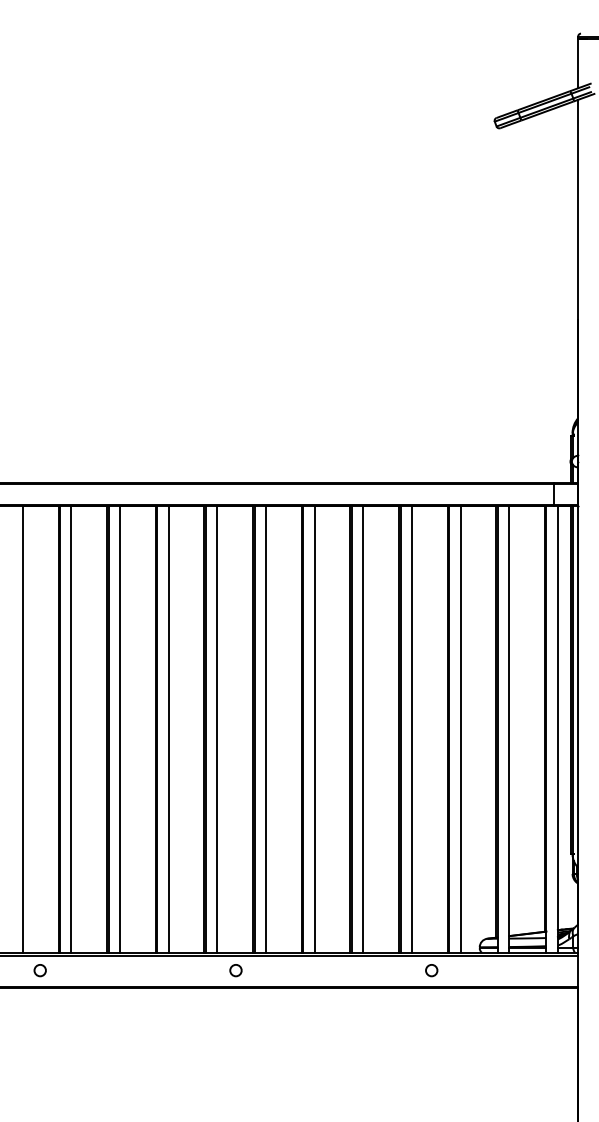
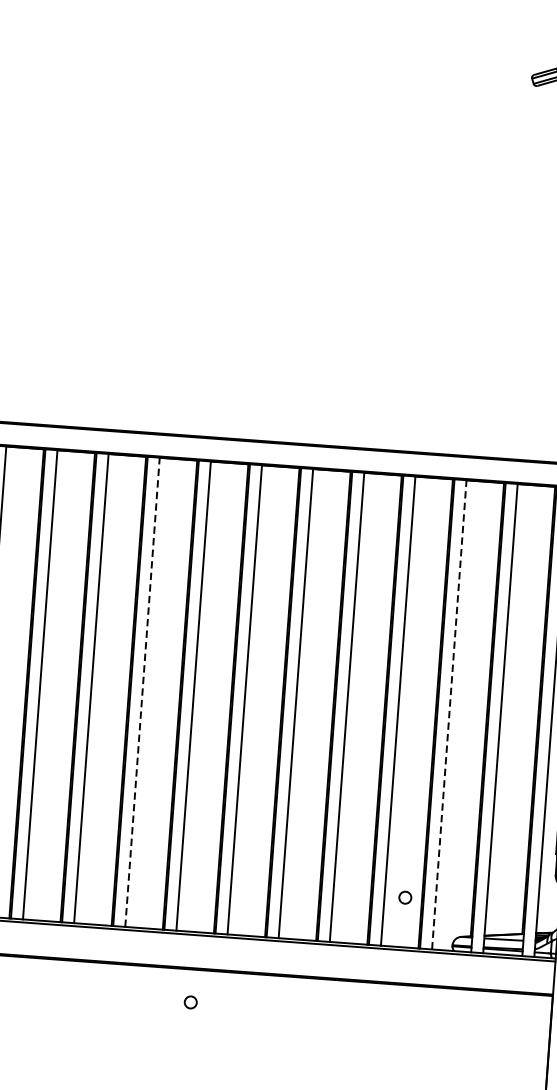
line: (168, 728) -> (142, 691), solid -> dashed
line: (460, 728) -> (449, 713), solid -> dashed
circle: (235, 970) -> (190, 1002), moved
circle: (431, 970) -> (405, 897), moved

